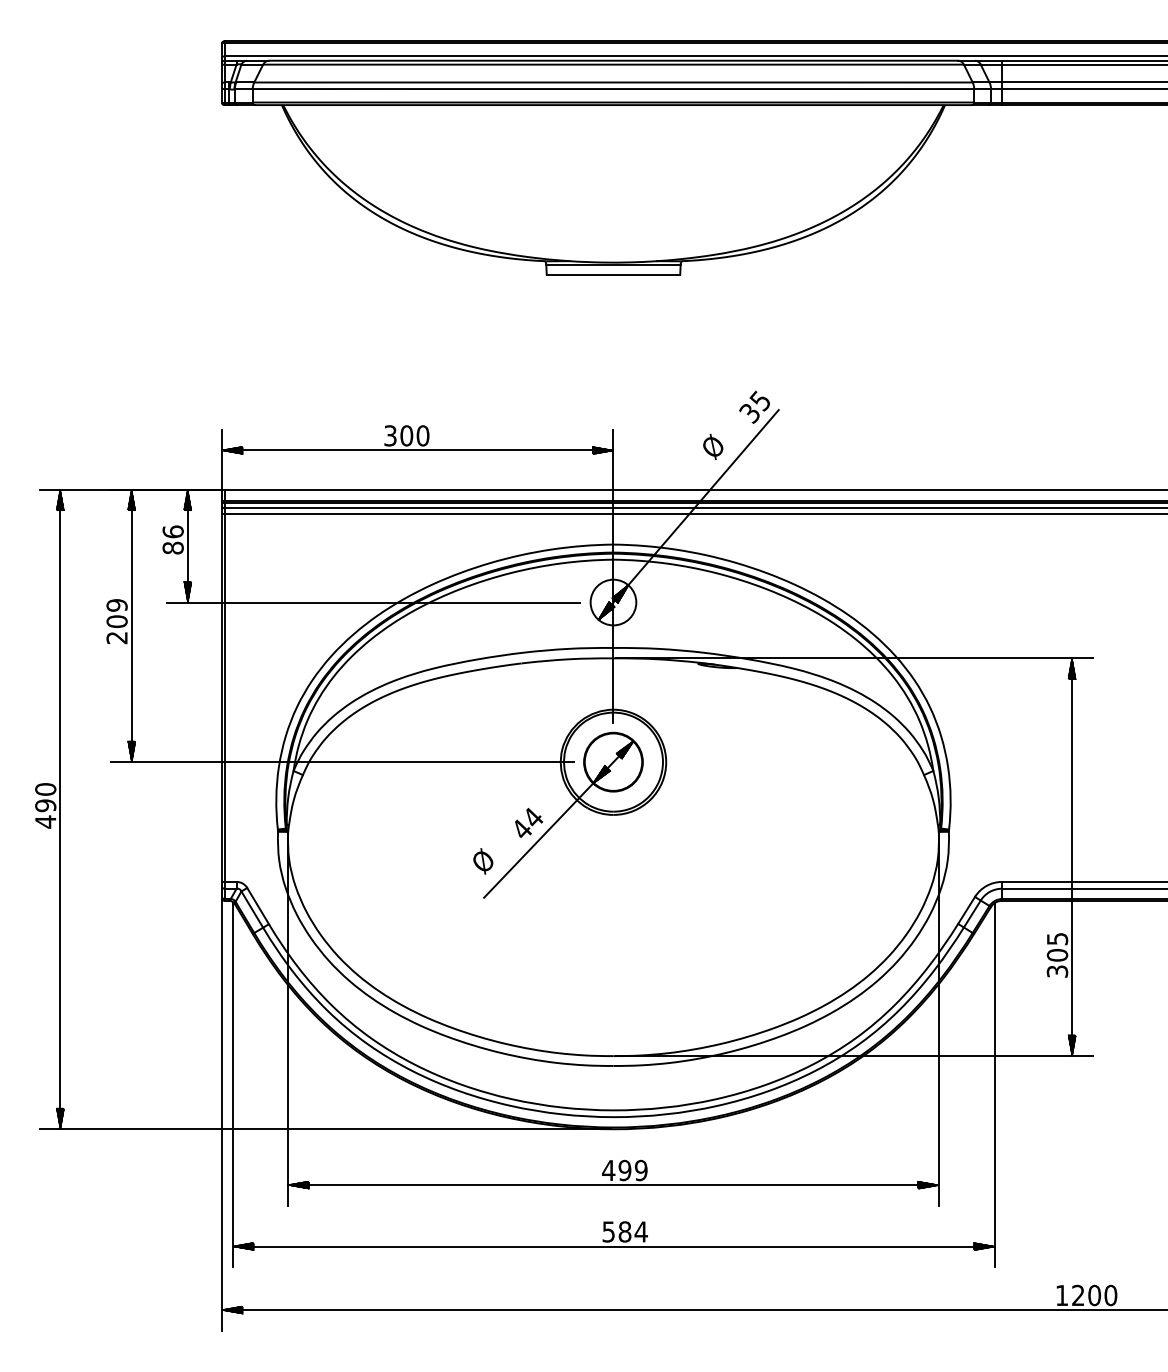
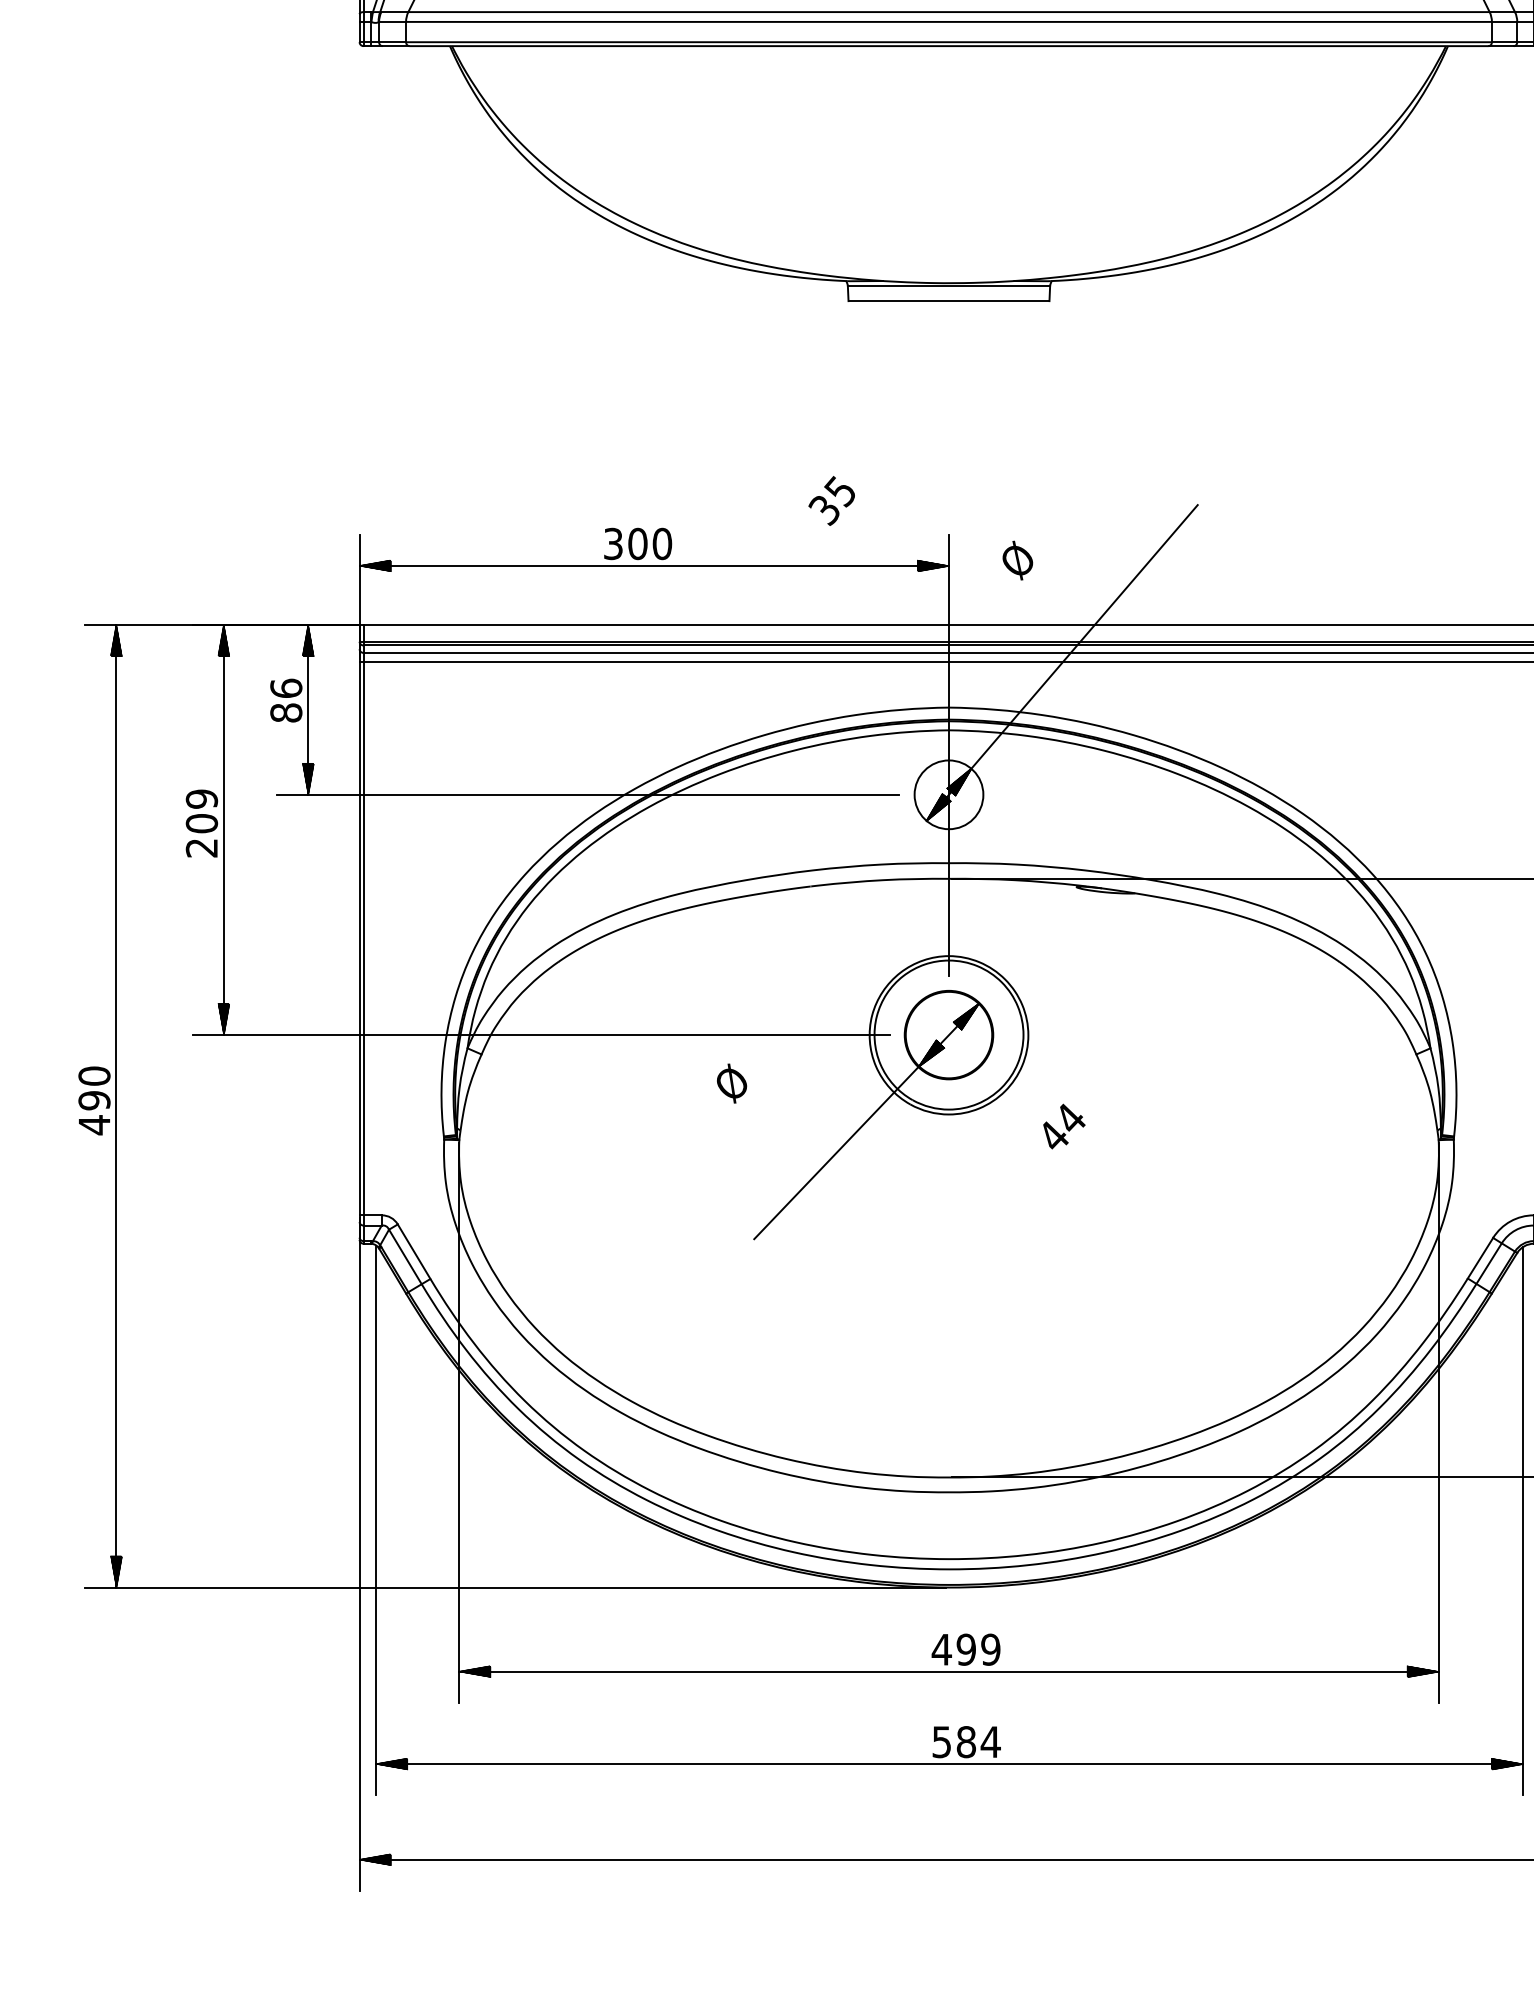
text: (754, 406) -> (831, 499), moved
text: (713, 446) -> (1018, 559), moved
text: (528, 822) -> (1063, 1125), moved
text: (483, 861) -> (732, 1083), moved

